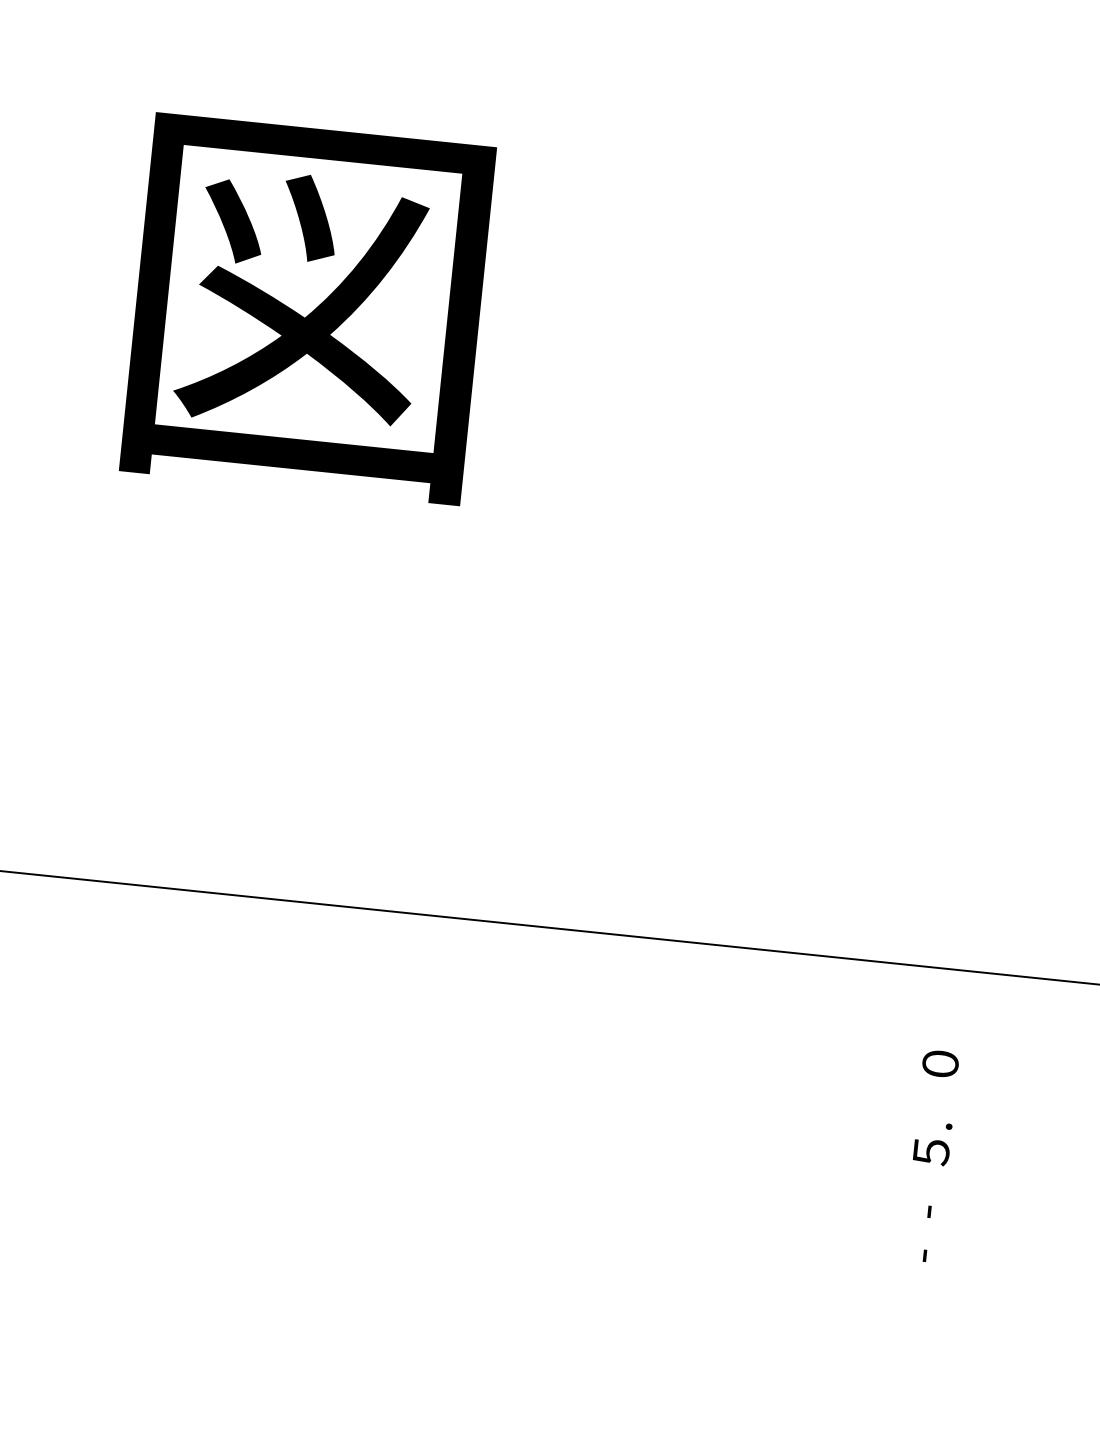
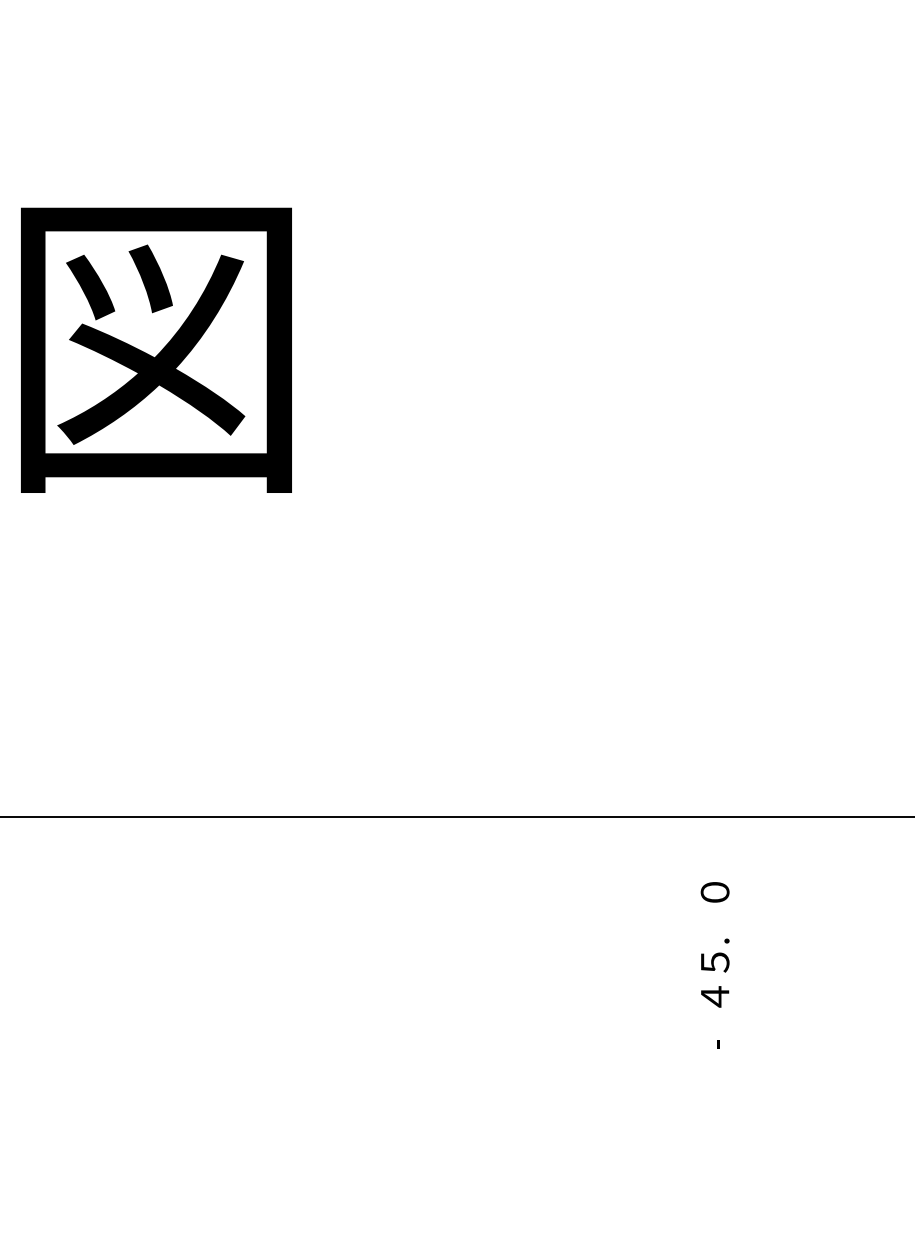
text: (927, 1198) -> (715, 999), - -> ４

